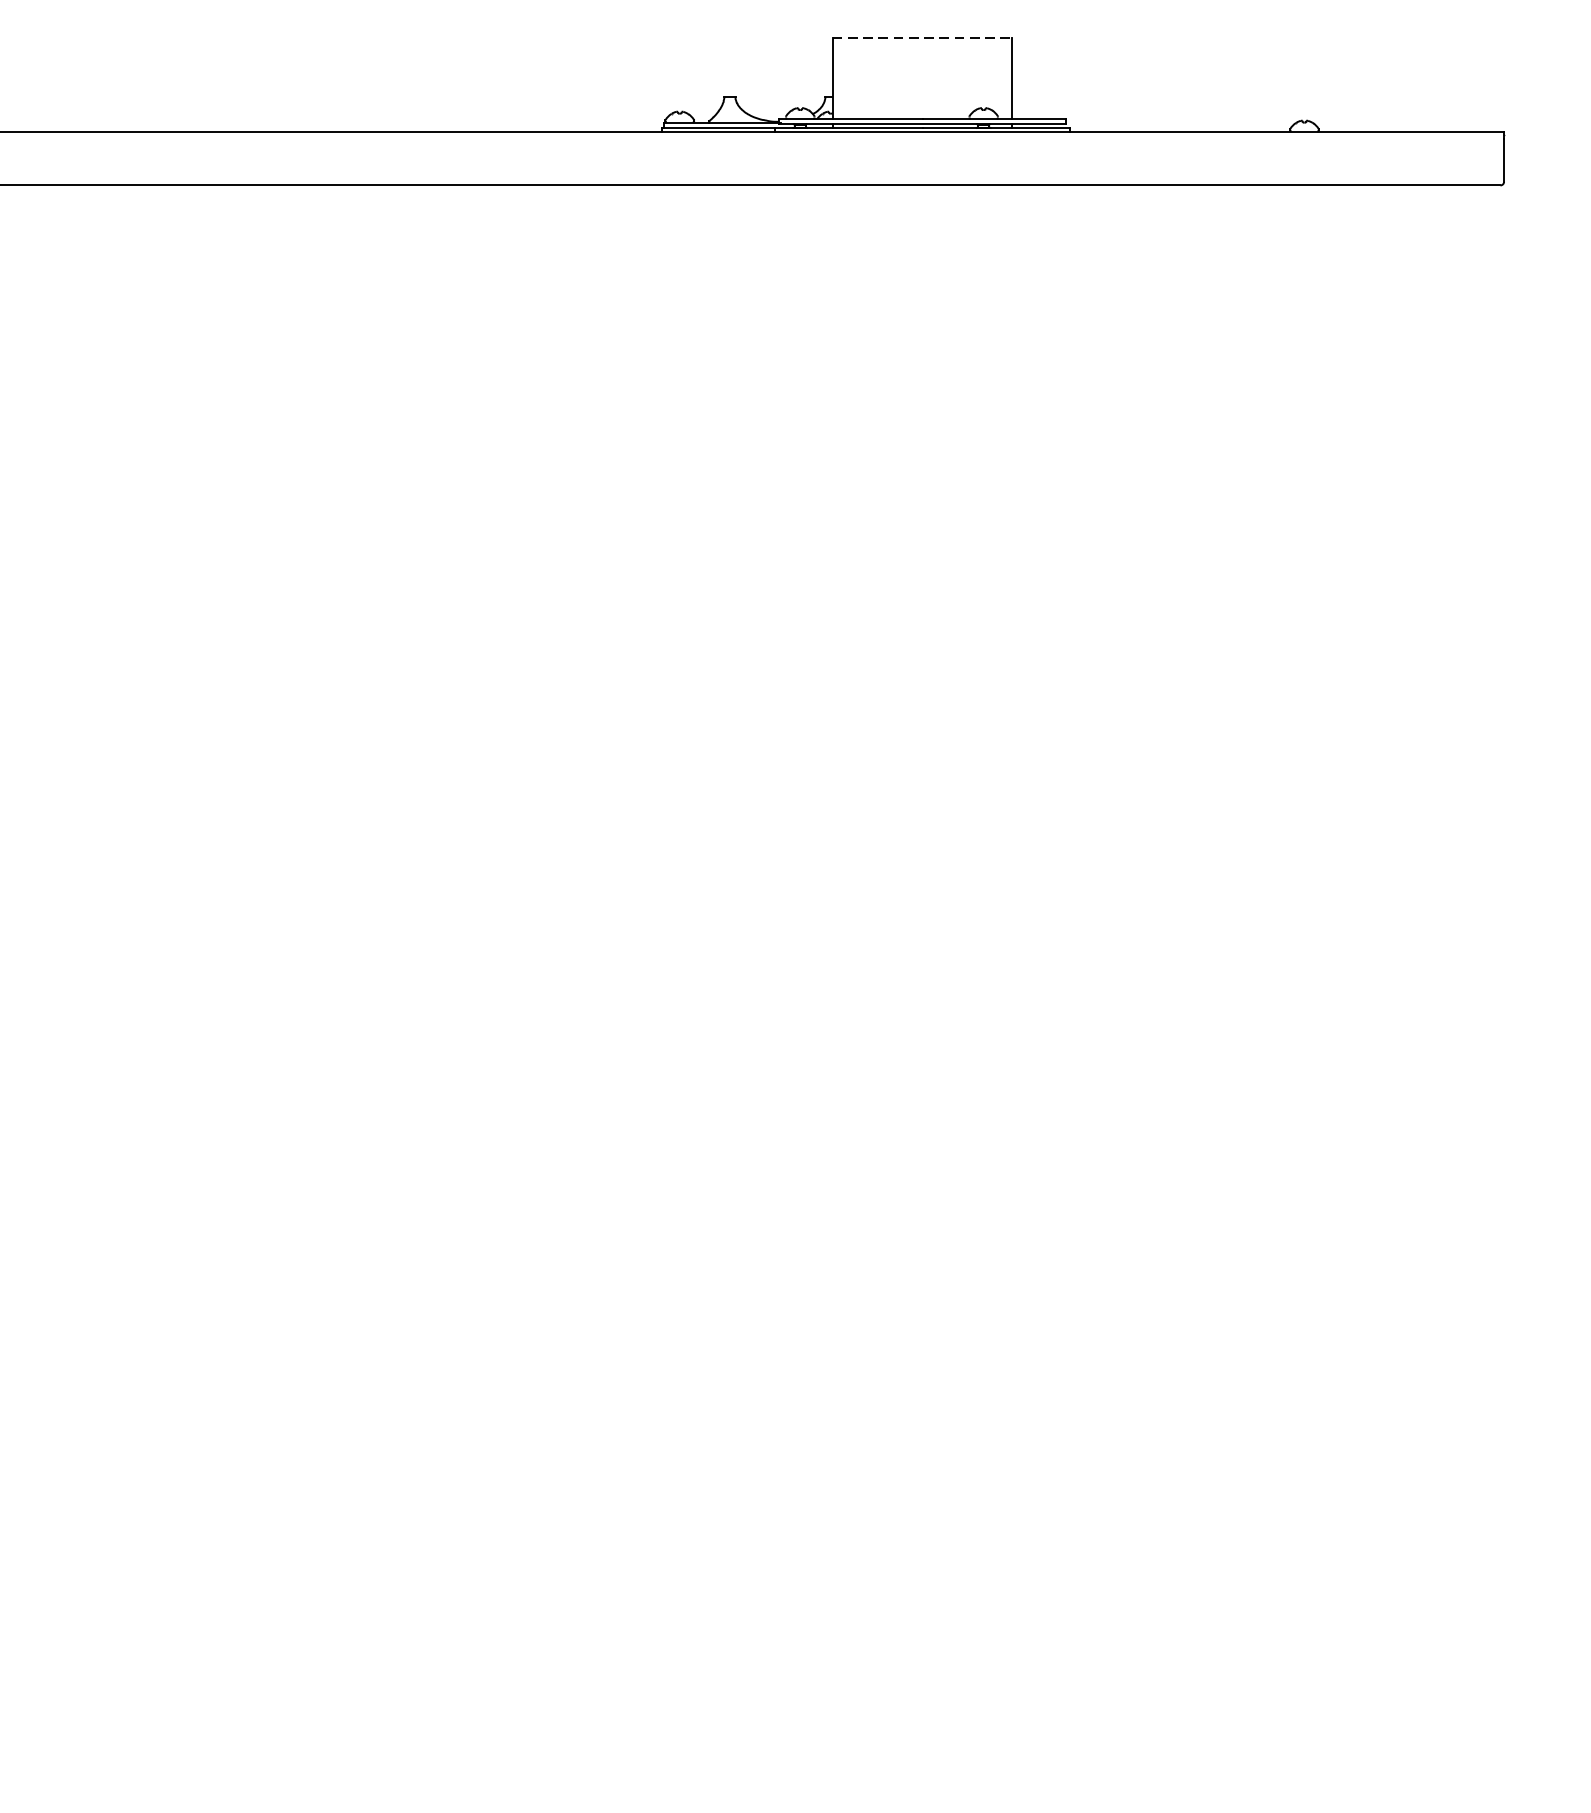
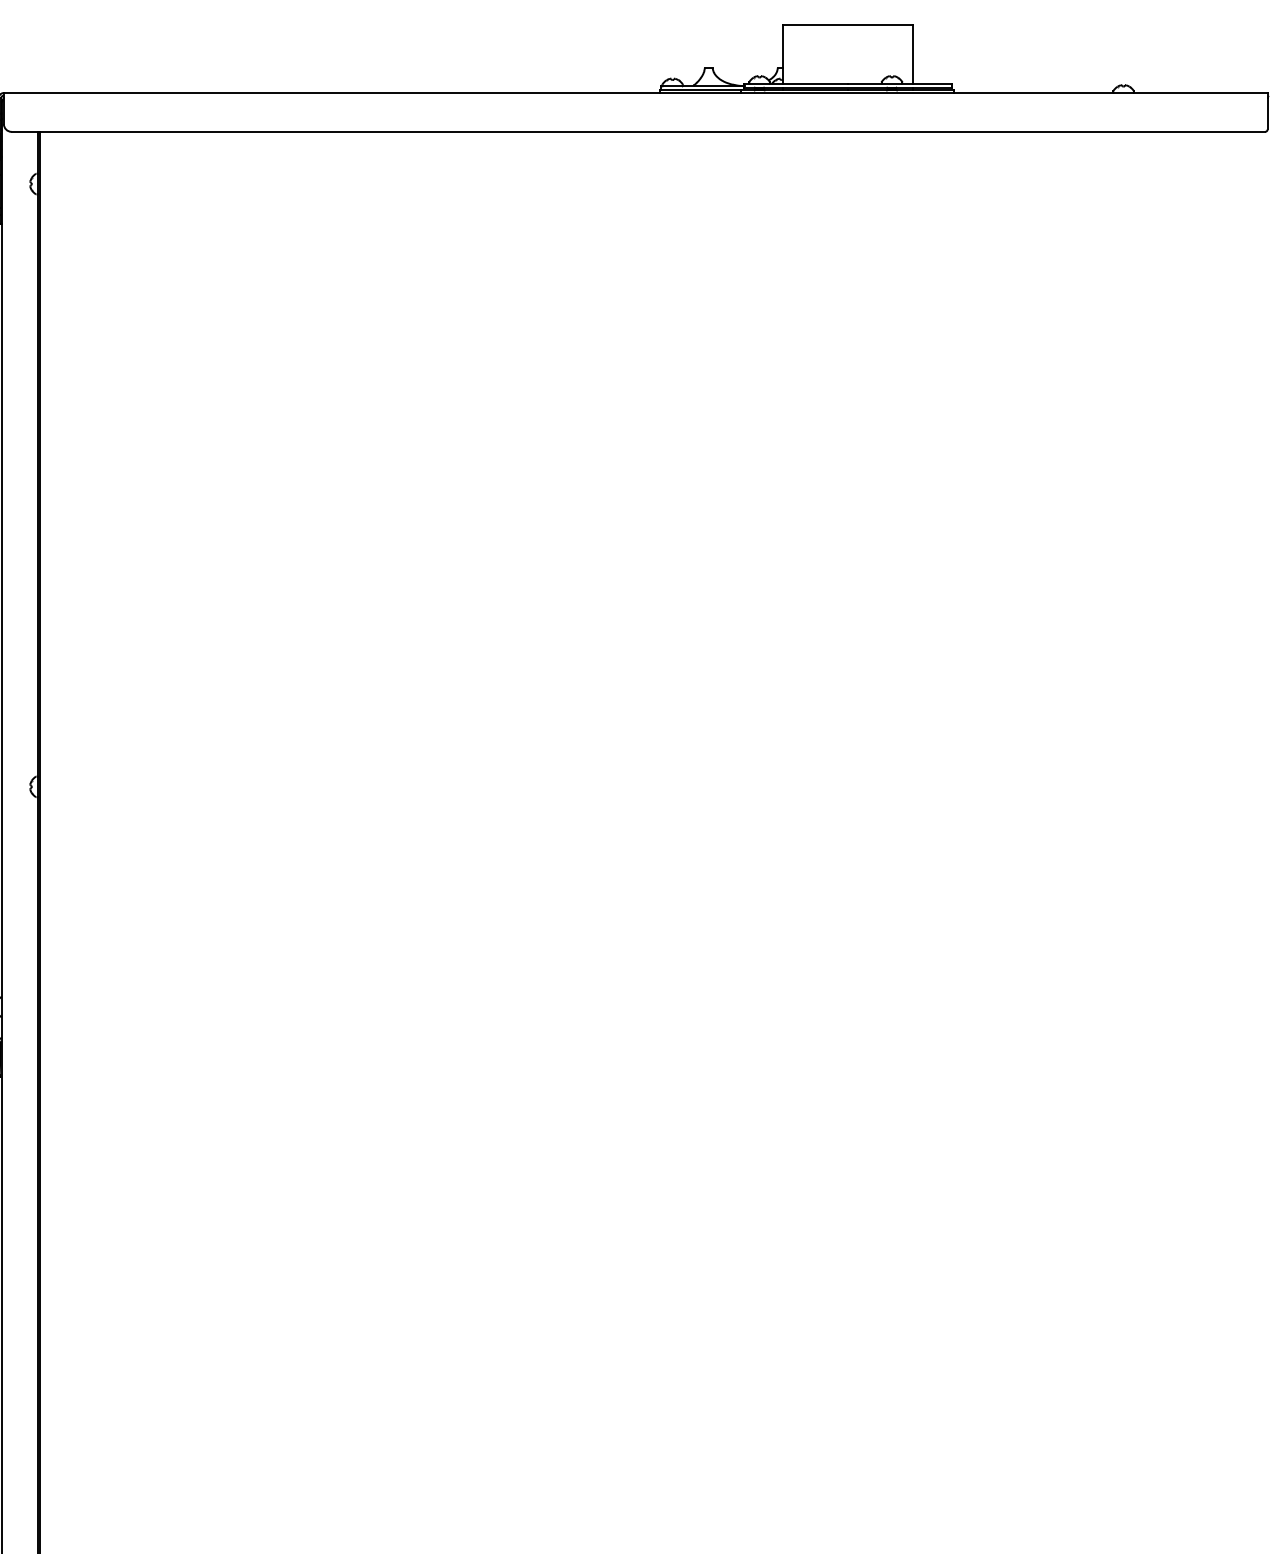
line: (922, 38) -> (847, 25), dashed -> solid

